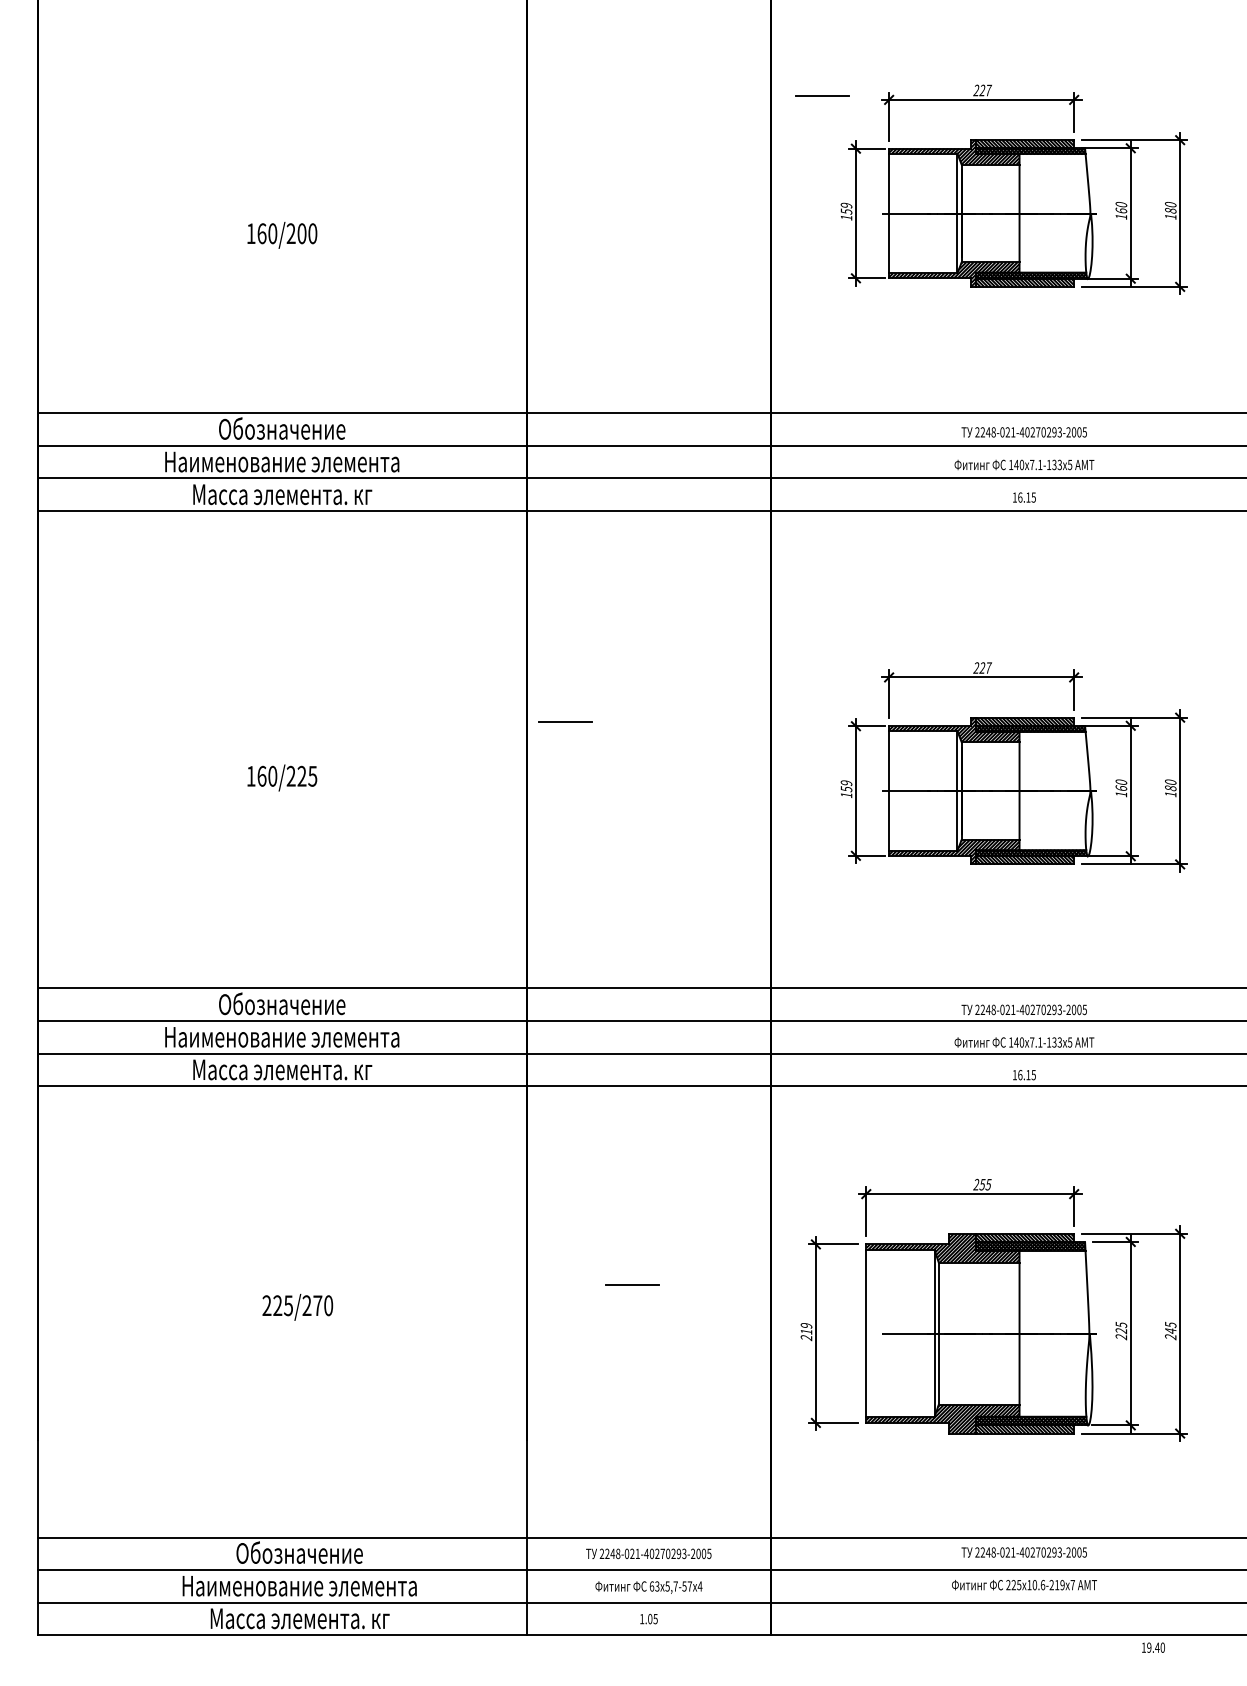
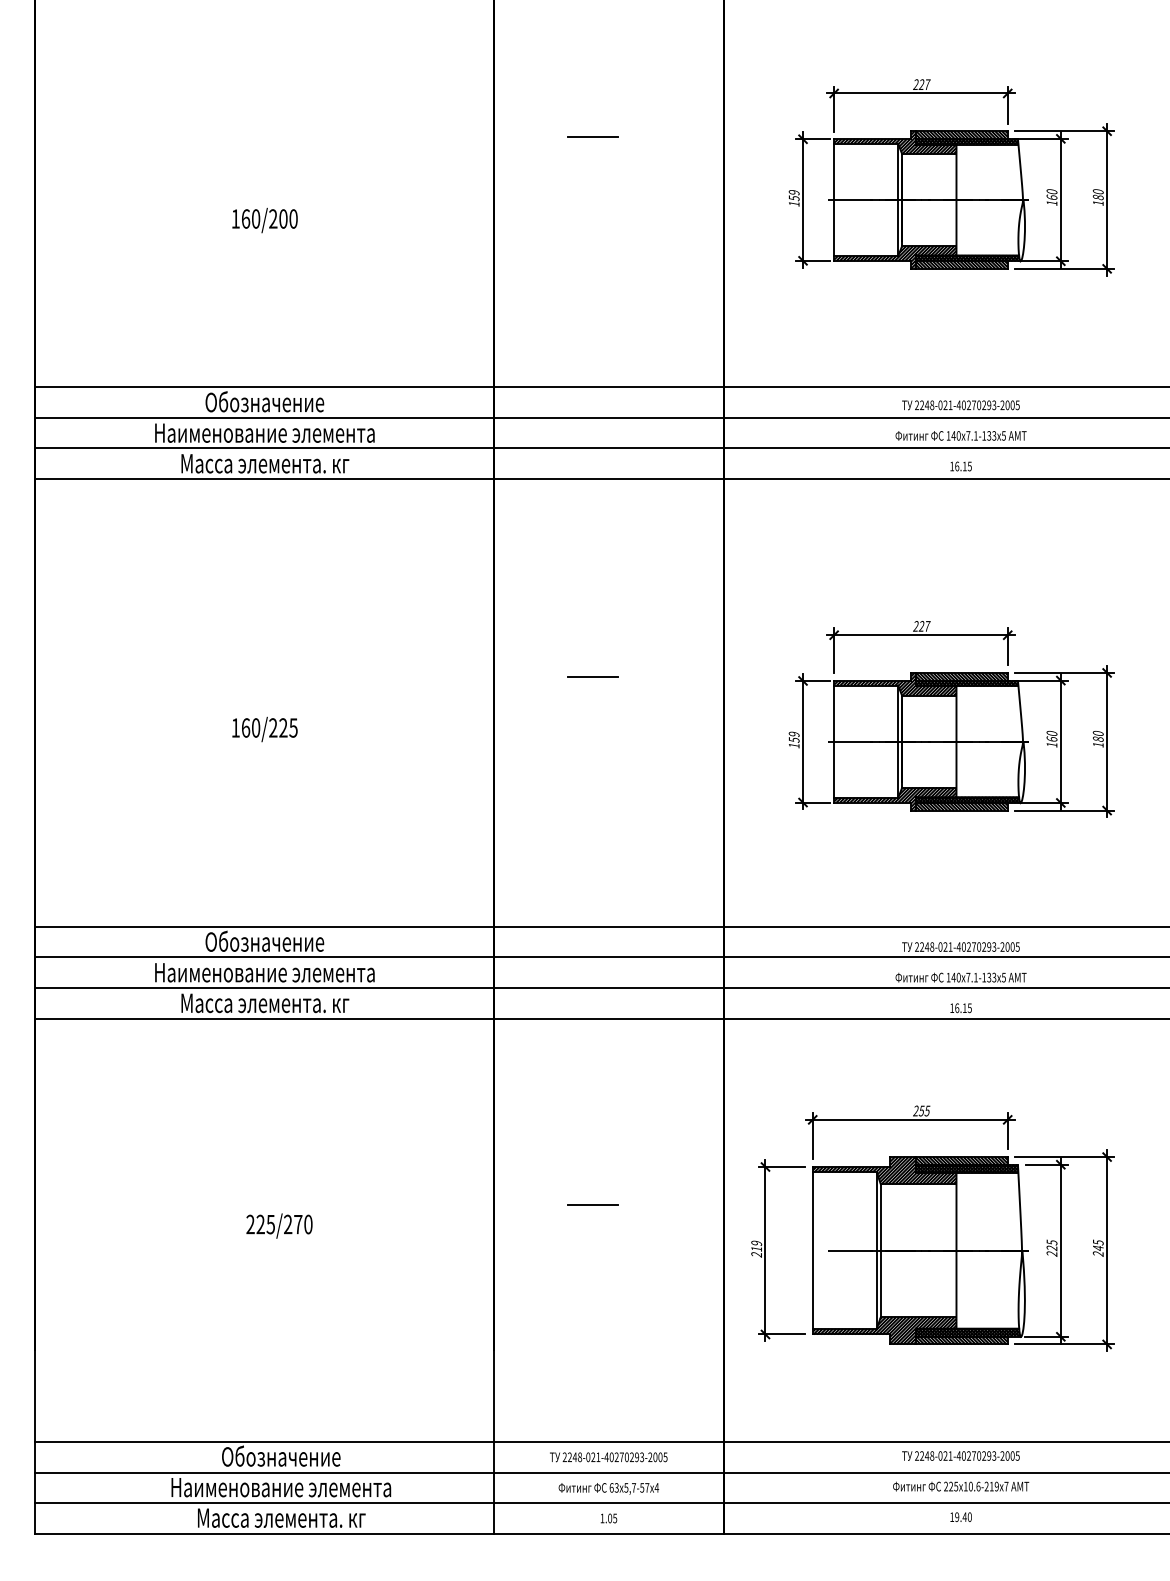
line: (822, 95) -> (593, 136), moved
line: (565, 721) -> (593, 676), moved
text: (1153, 1647) -> (961, 1516), moved

